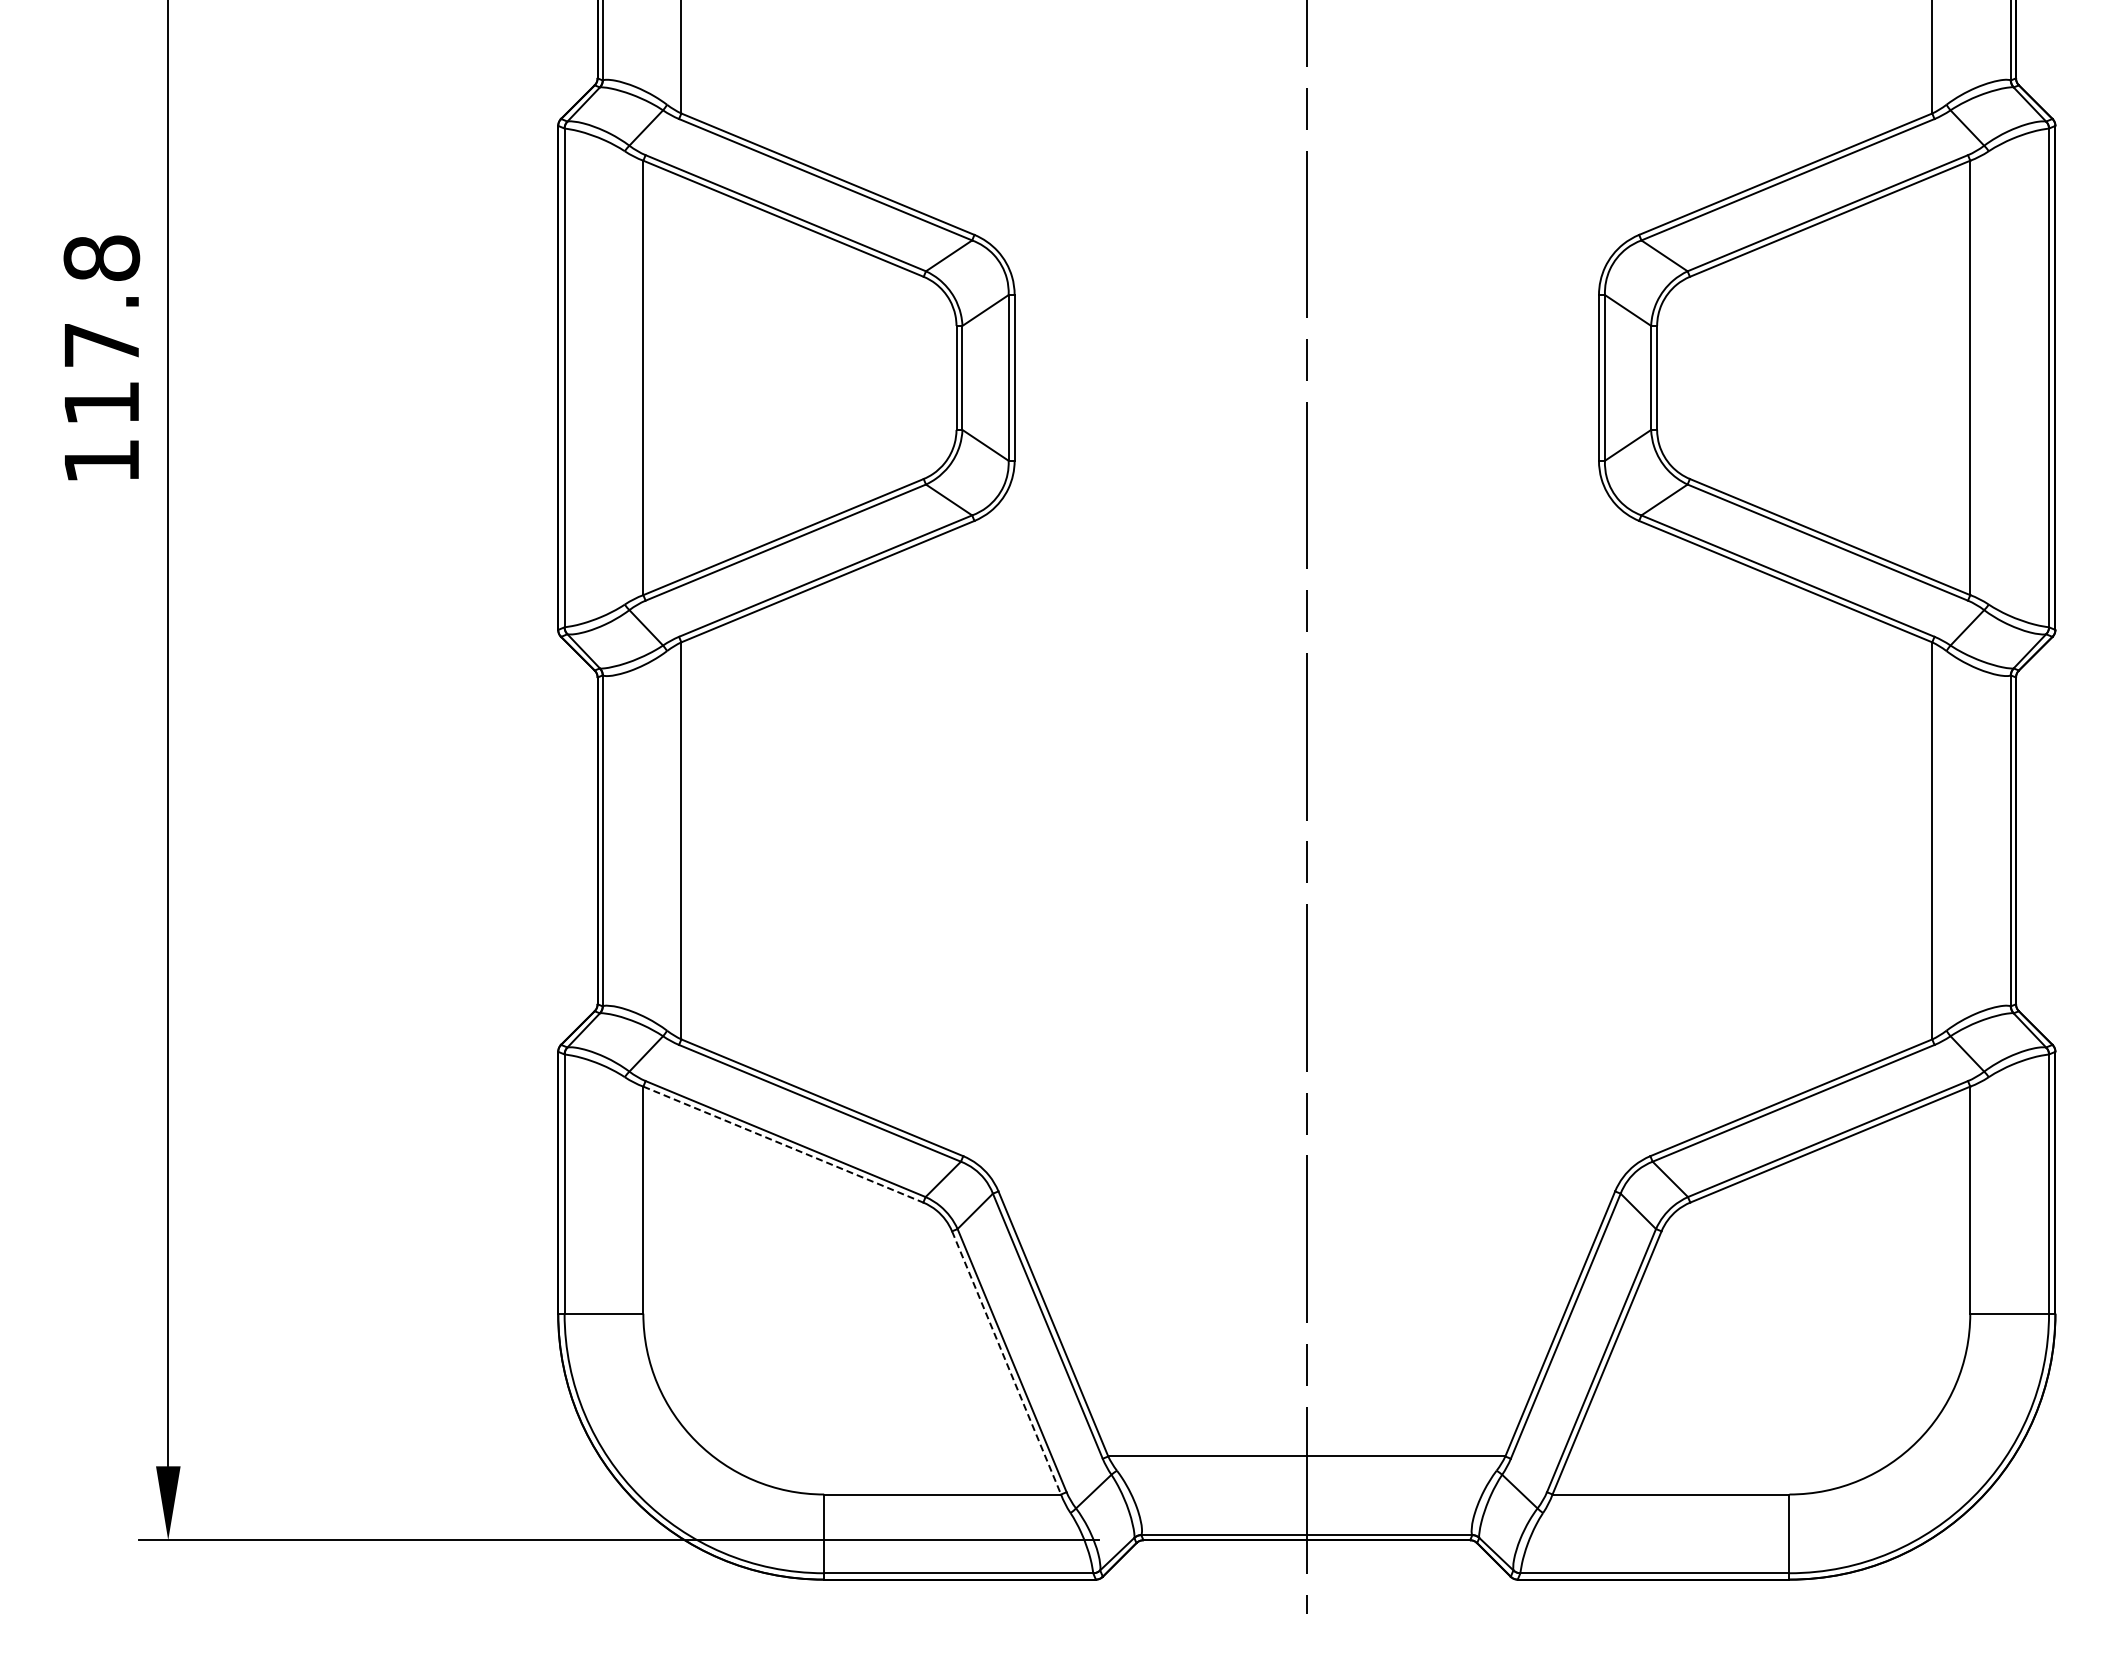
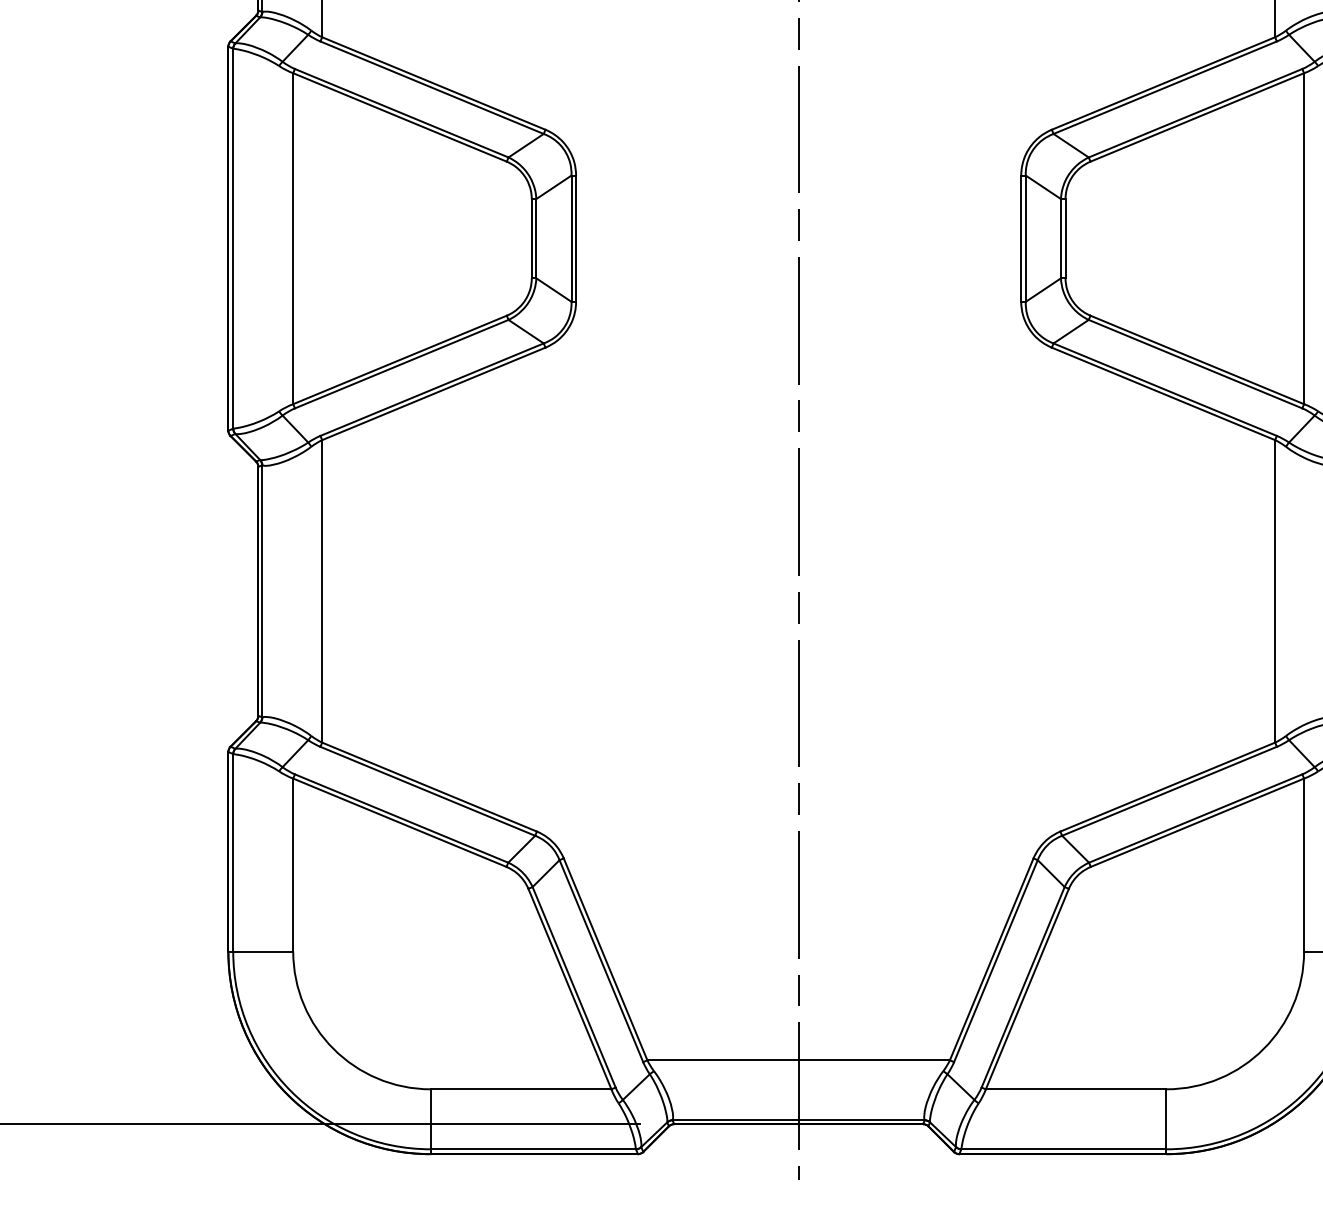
line: (783, 1144) -> (399, 822), dashed -> solid
line: (1006, 1363) -> (569, 989), dashed -> solid

